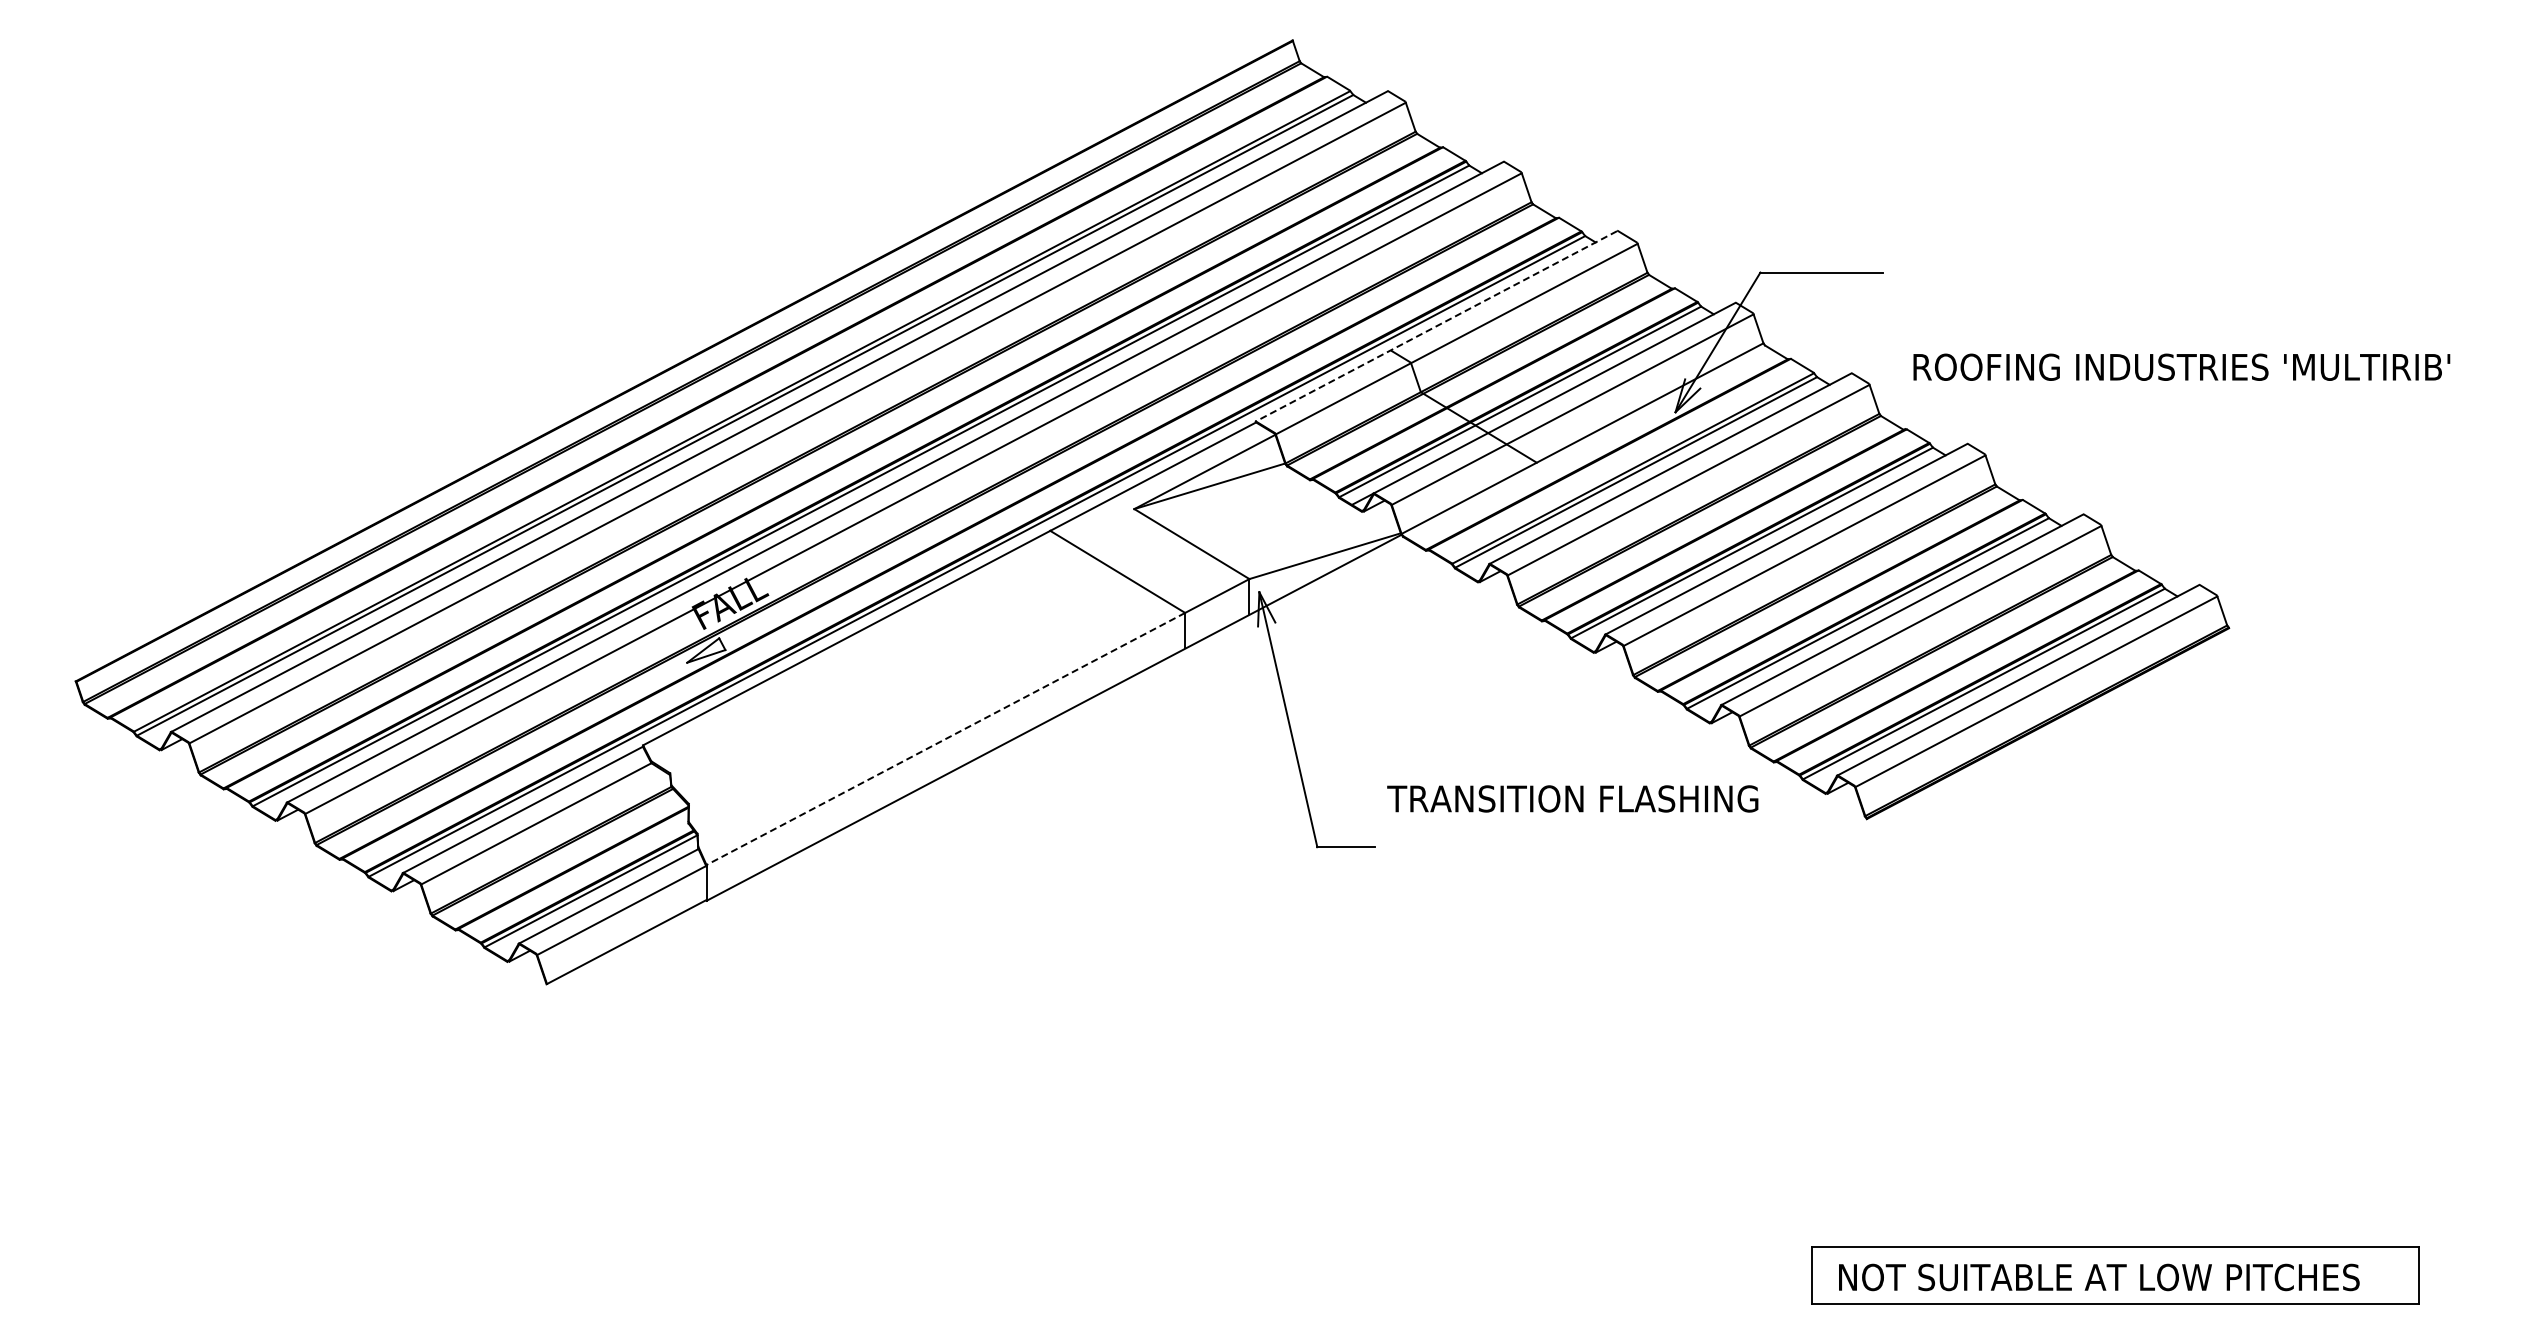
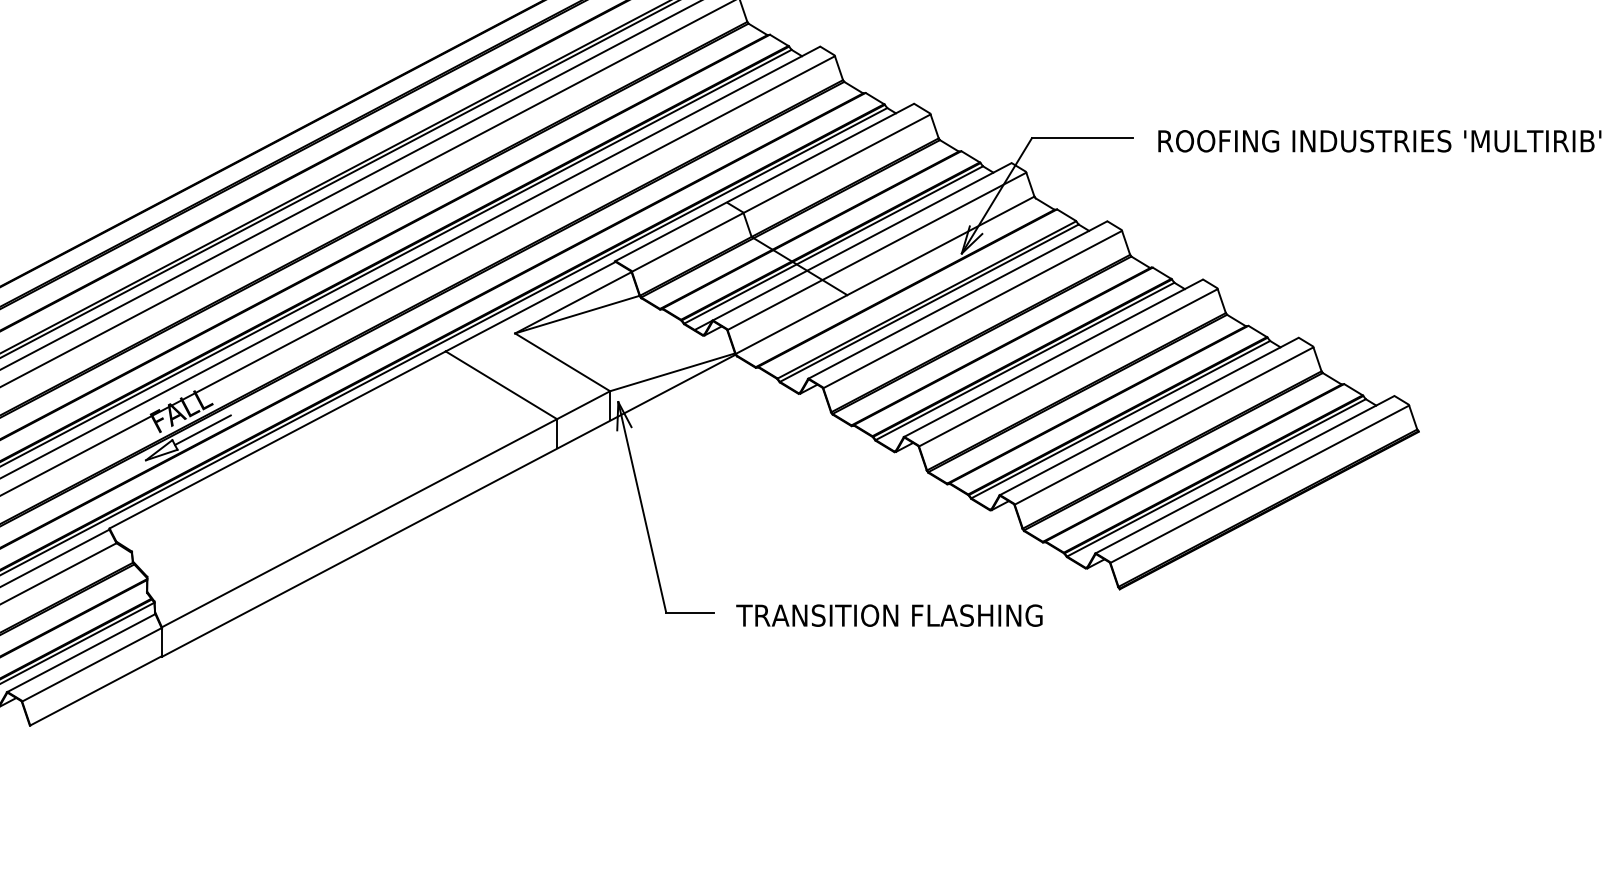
line: (1435, 326) -> (763, 182), dashed -> solid
text: (2181, 366) -> (1379, 140), moved
line: (755, 626) -> (202, 430), added
line: (945, 739) -> (359, 523), dashed -> solid
text: (1572, 798) -> (889, 615), moved

